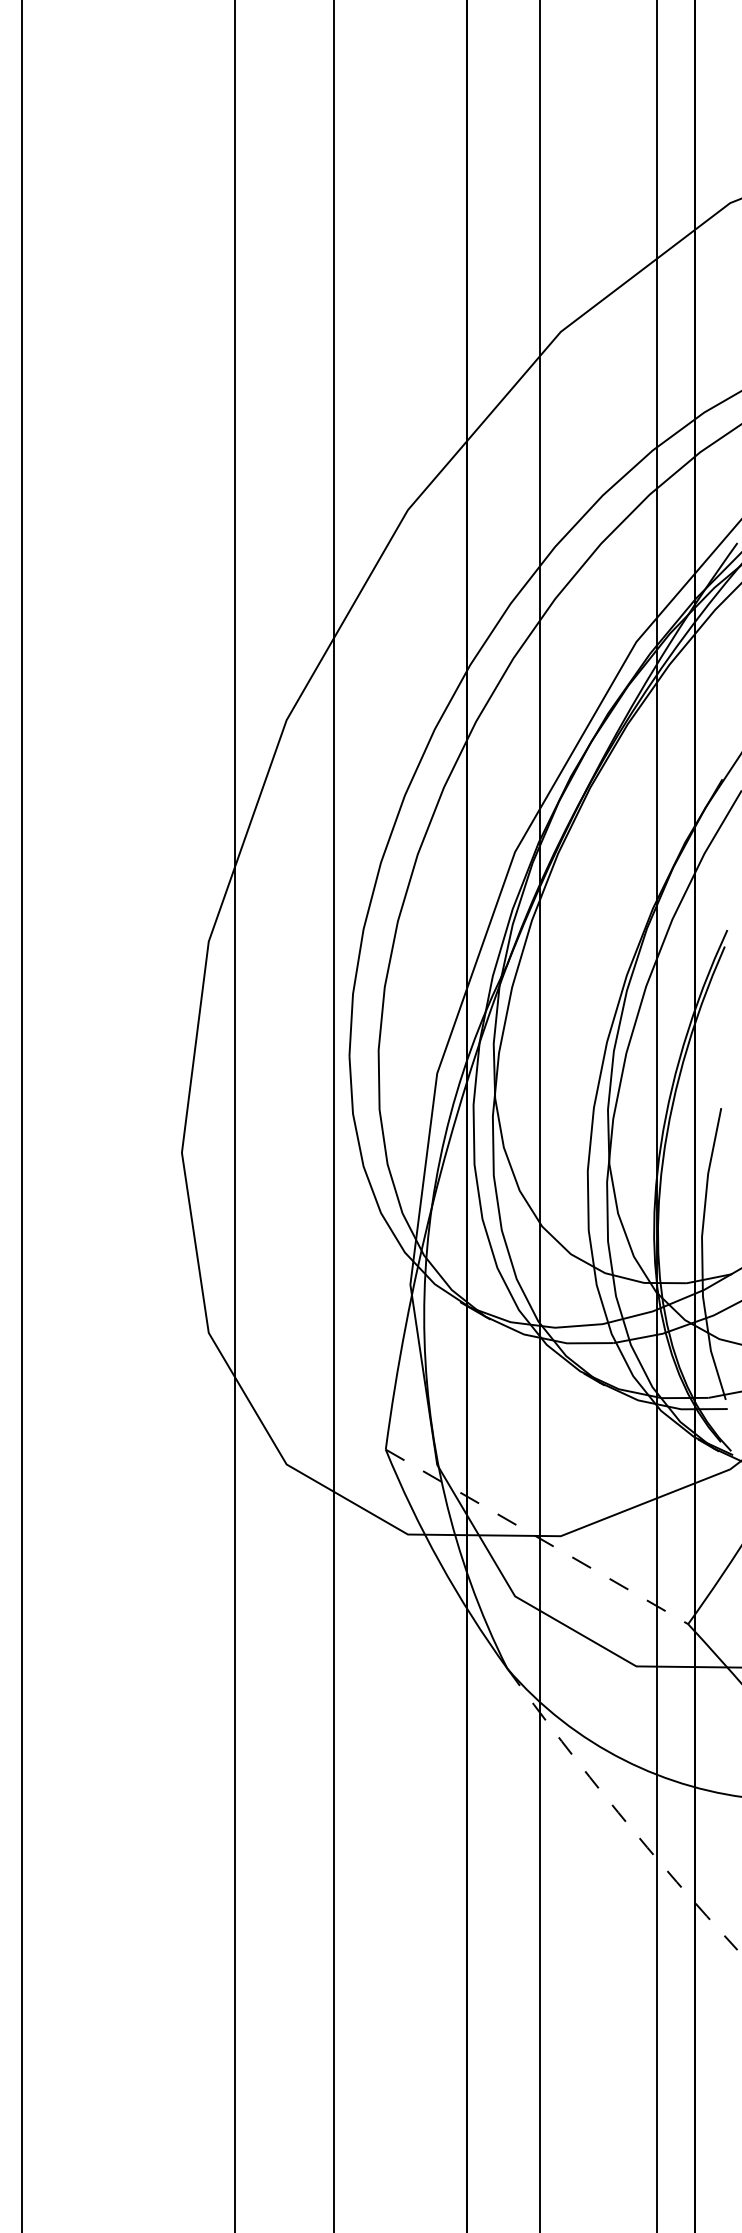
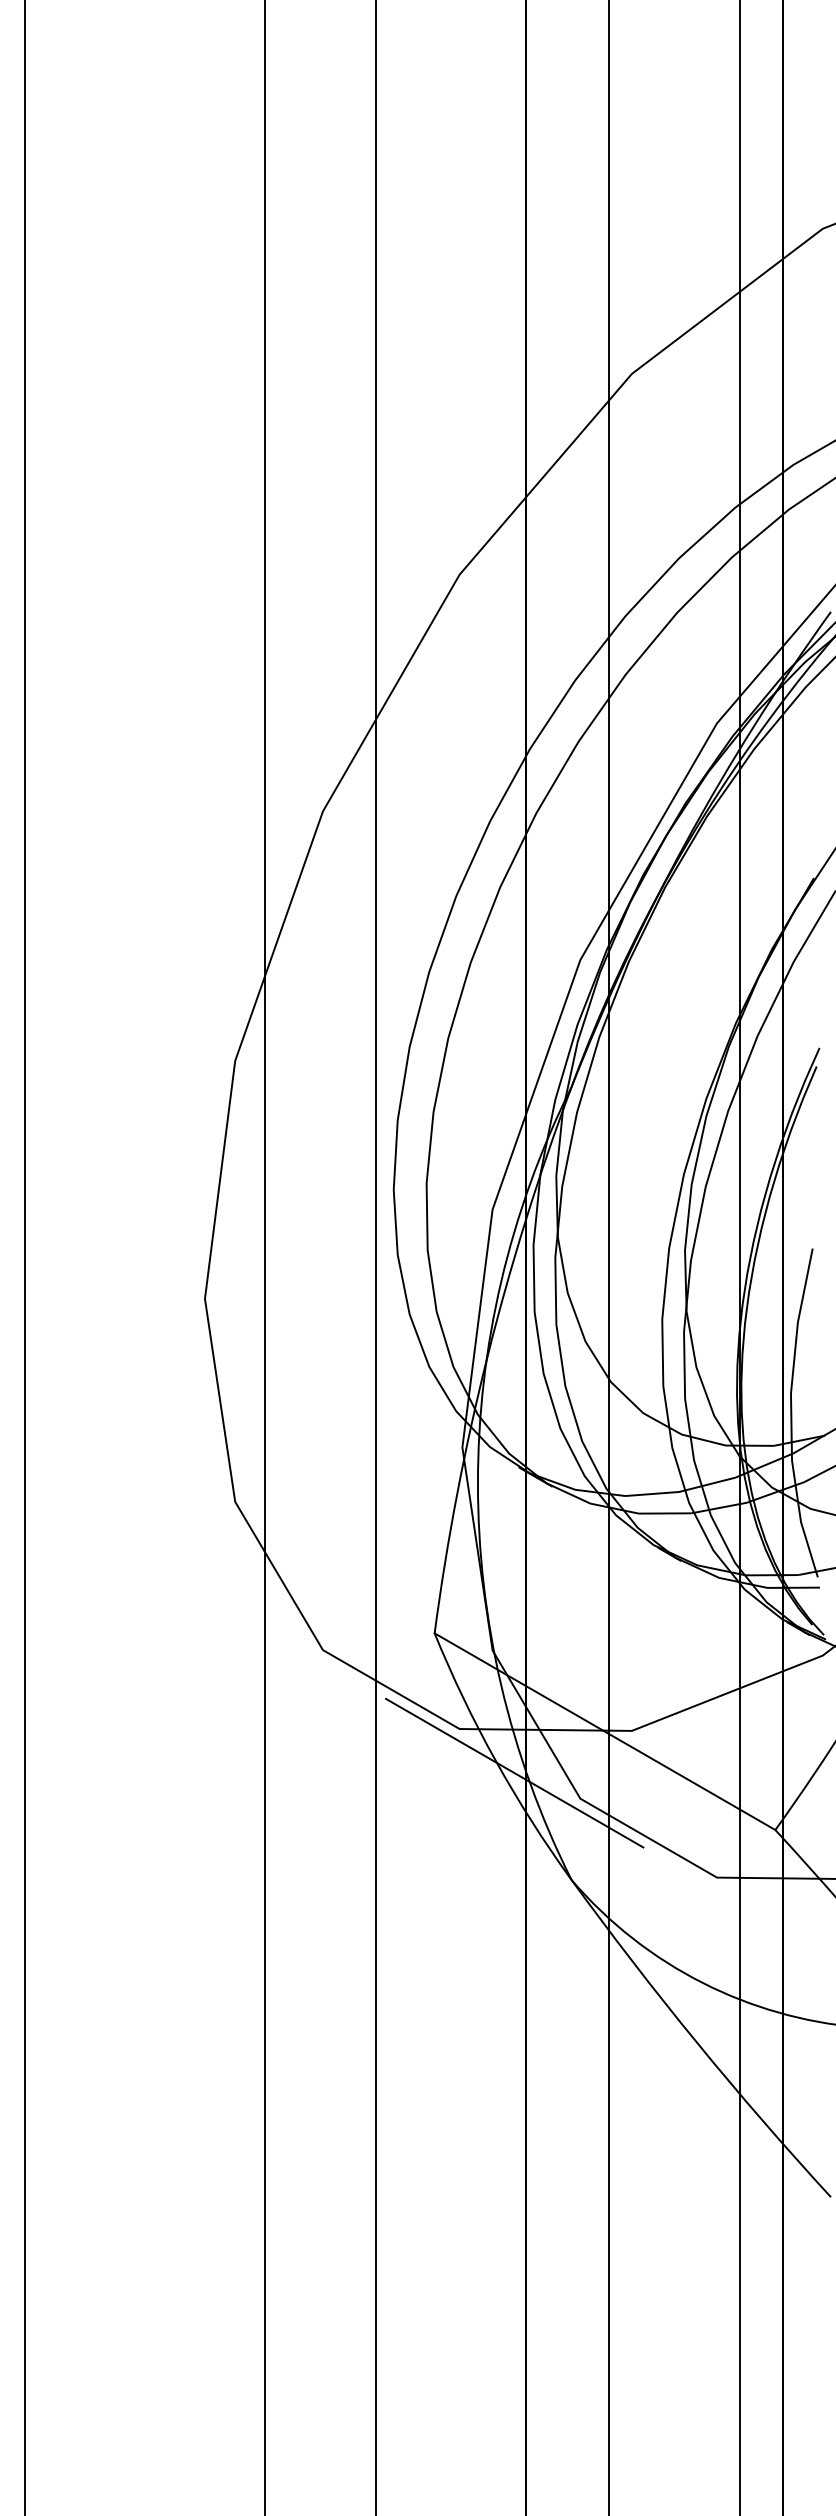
line: (537, 1536) -> (605, 1731), dashed -> solid
line: (456, 1573) -> (514, 1772), added
arc: (618, 1812) -> (696, 2042), dashed -> solid

